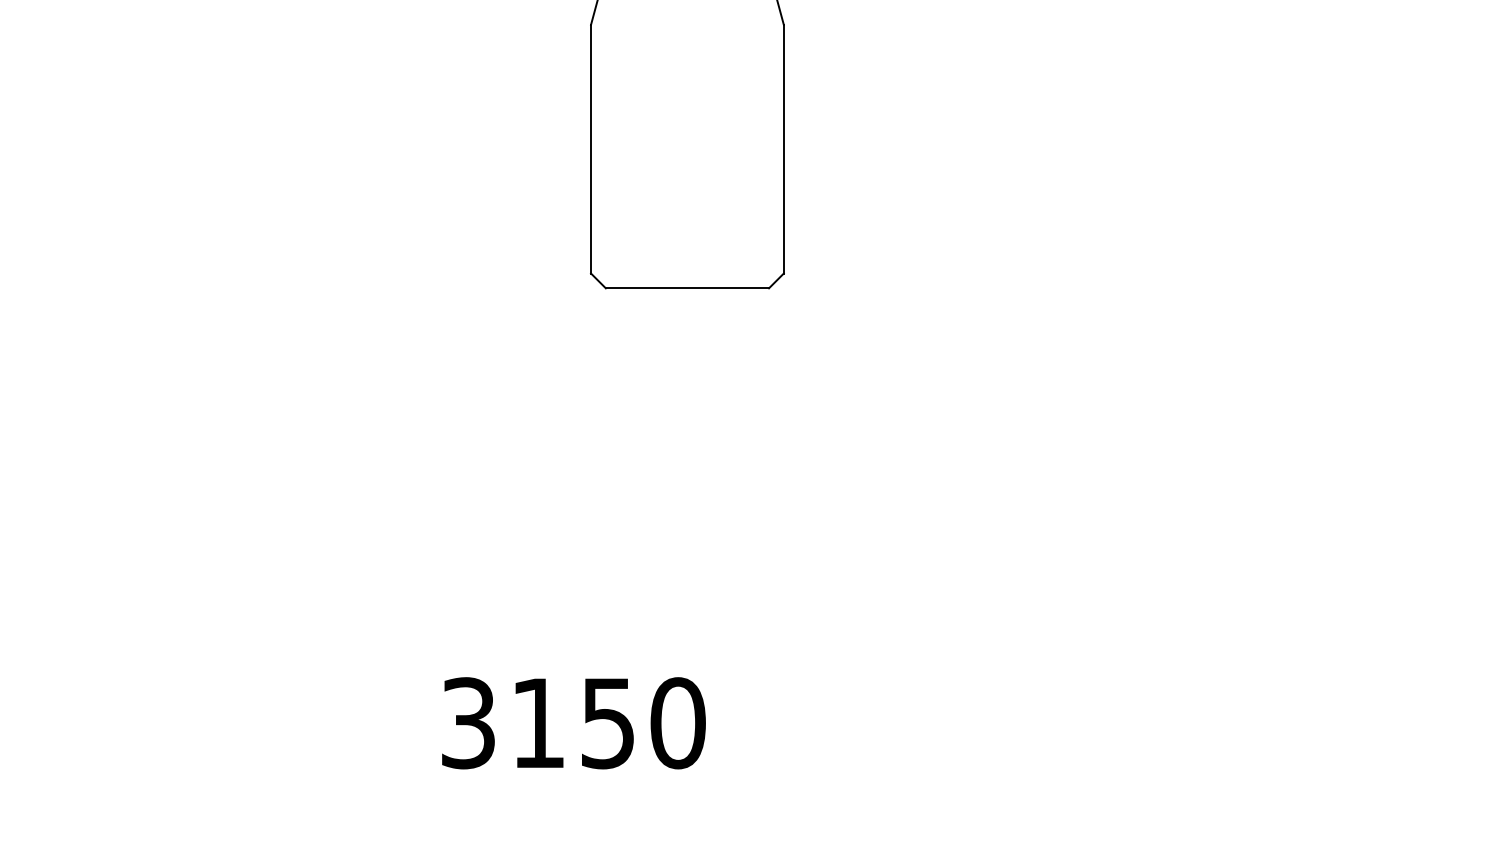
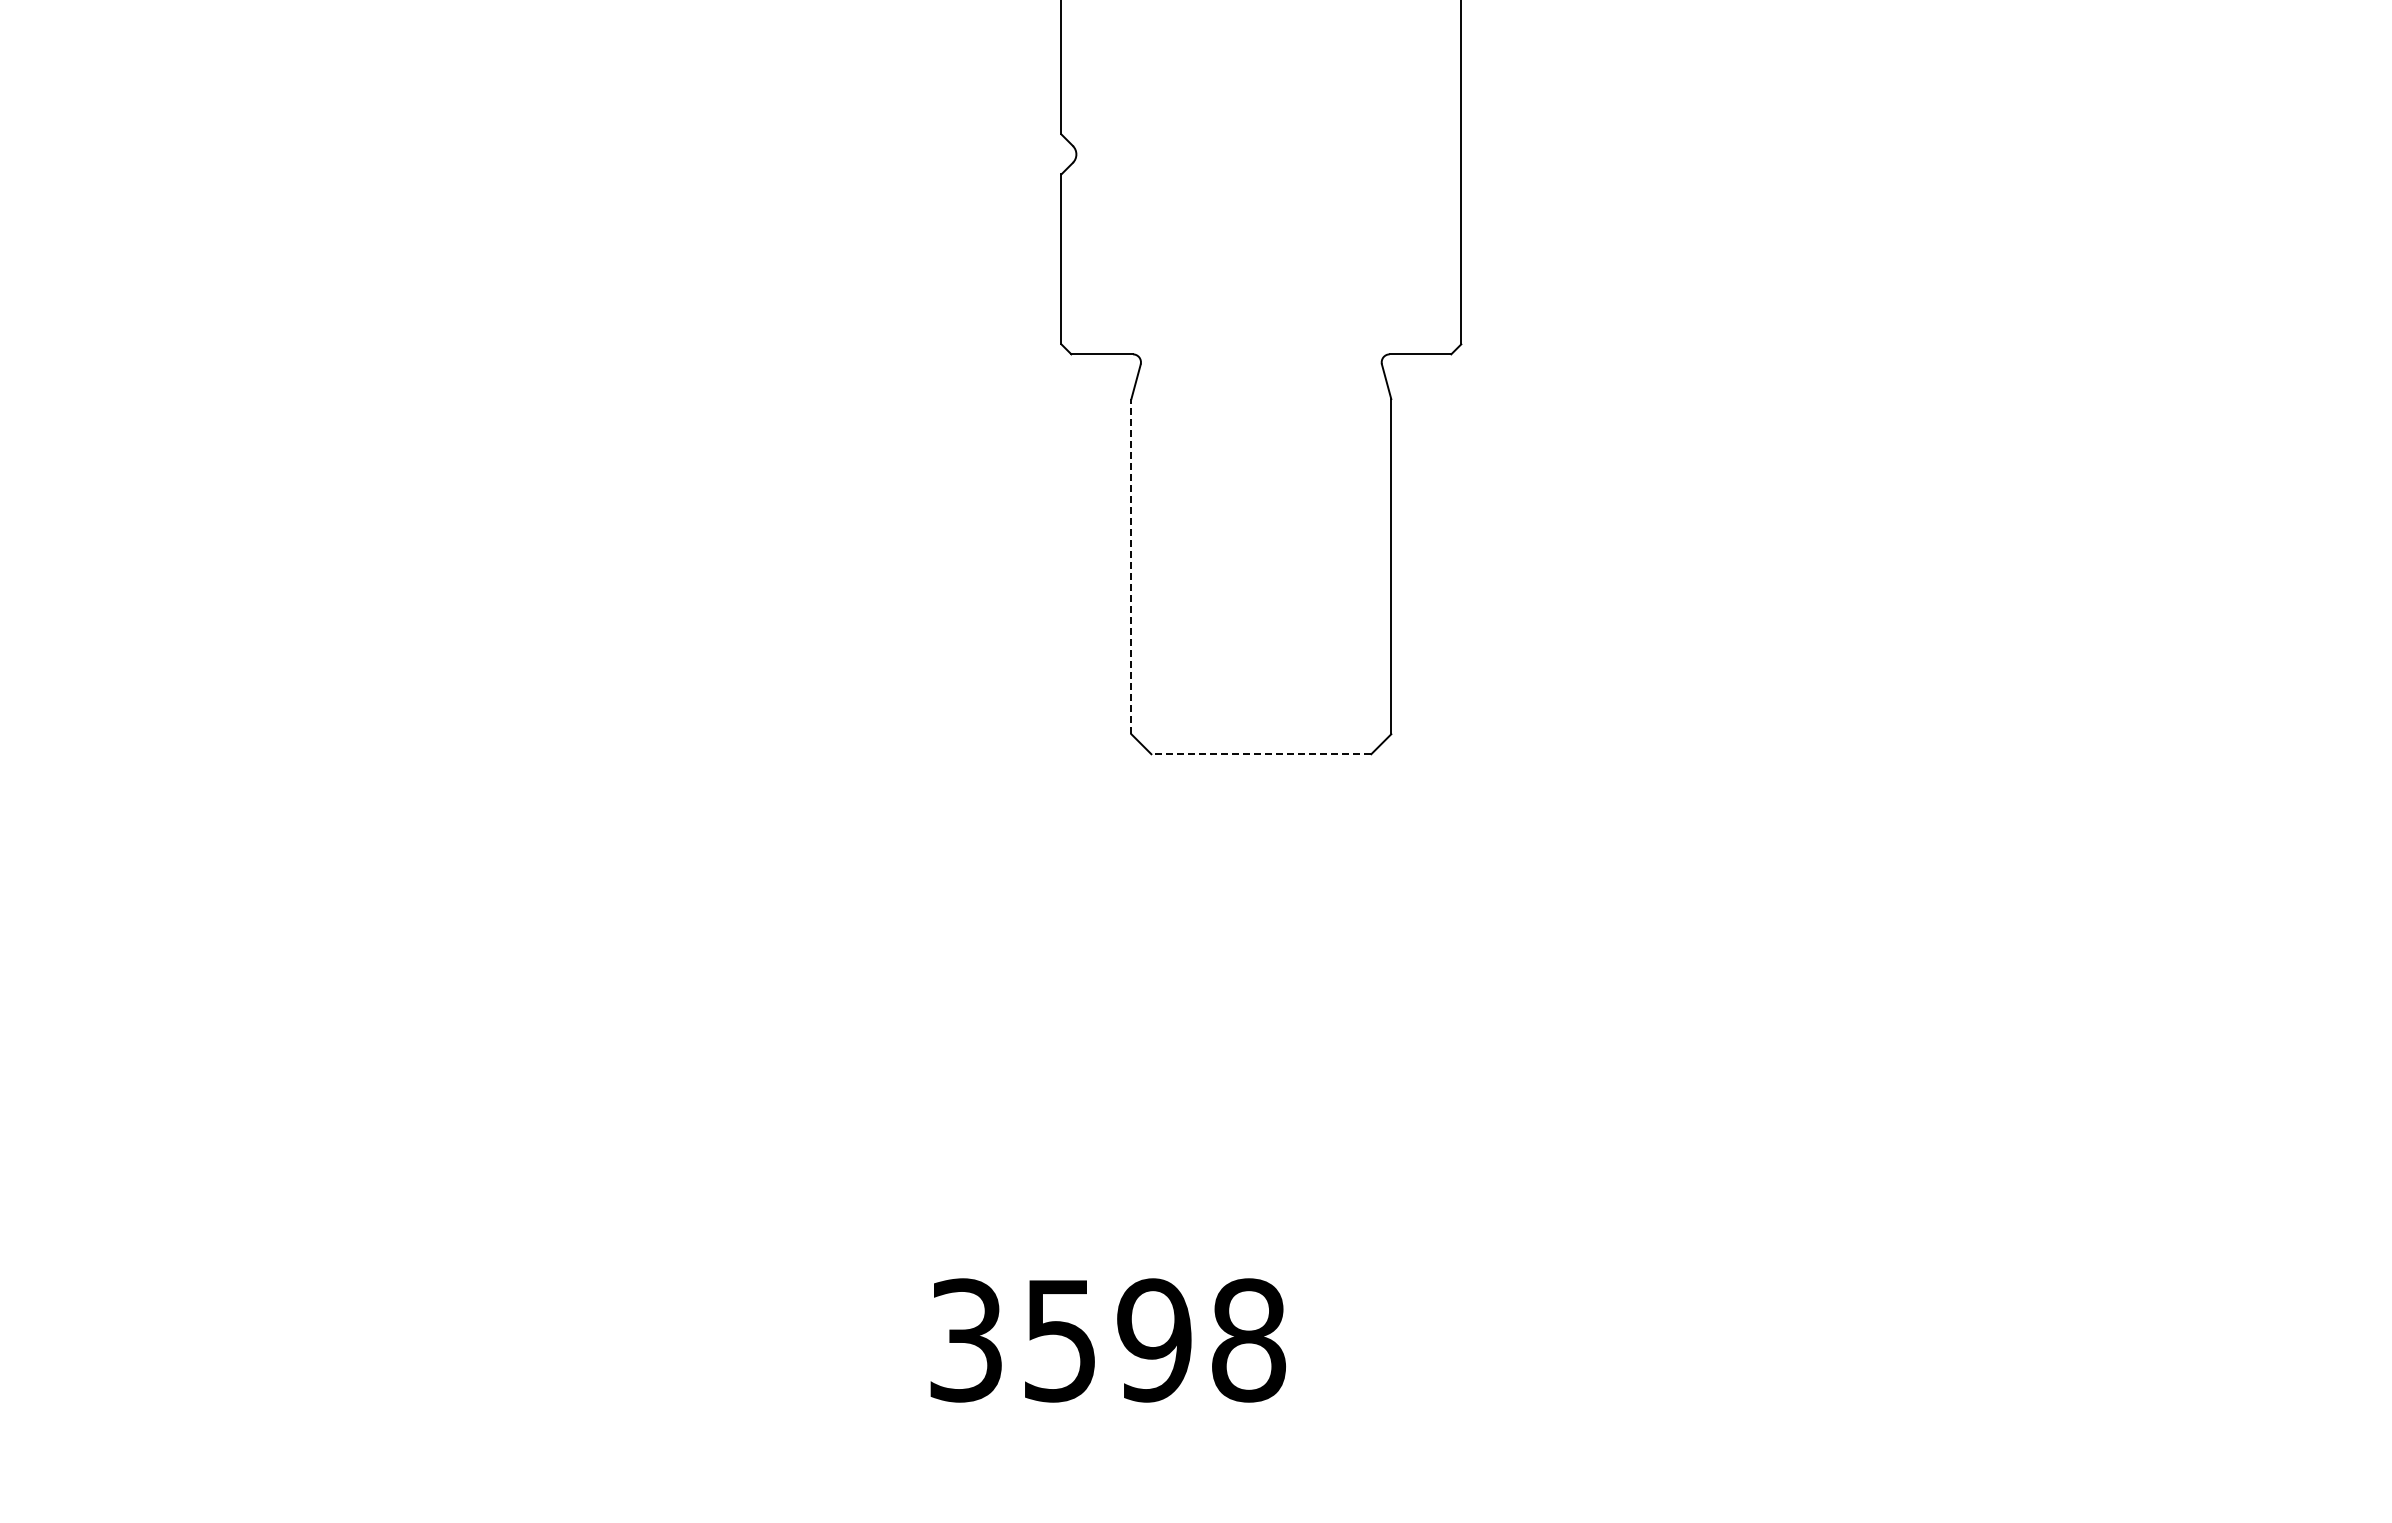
line: (591, 149) -> (1131, 566), solid -> dashed
line: (687, 288) -> (1261, 754), solid -> dashed
text: (608, 723) -> (1155, 1340), 3150 -> 3598

